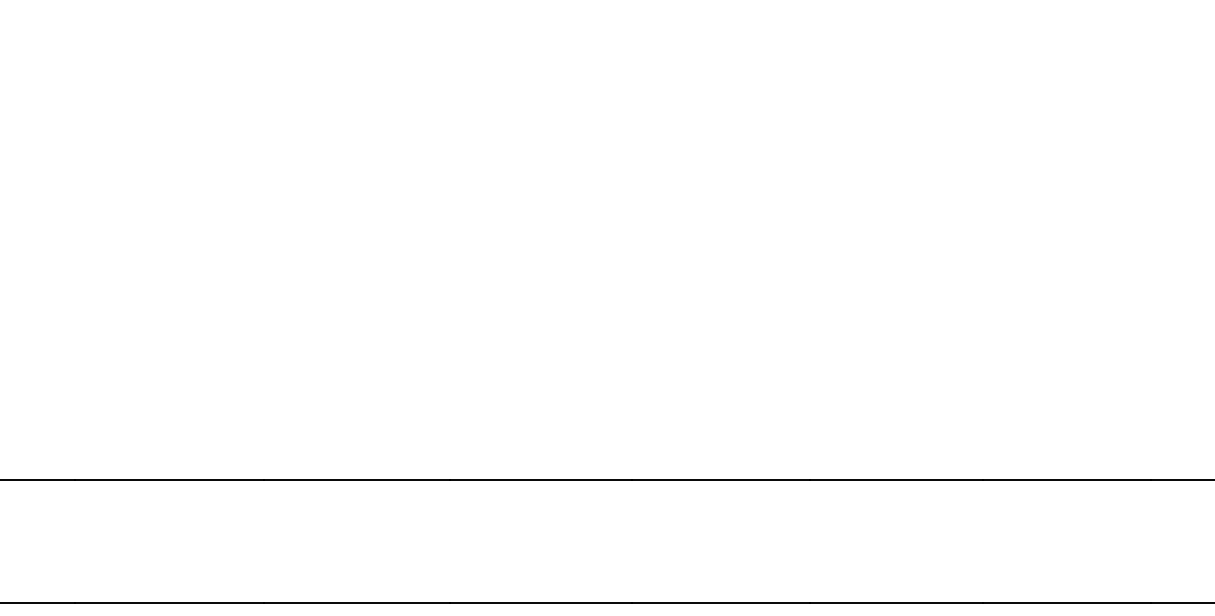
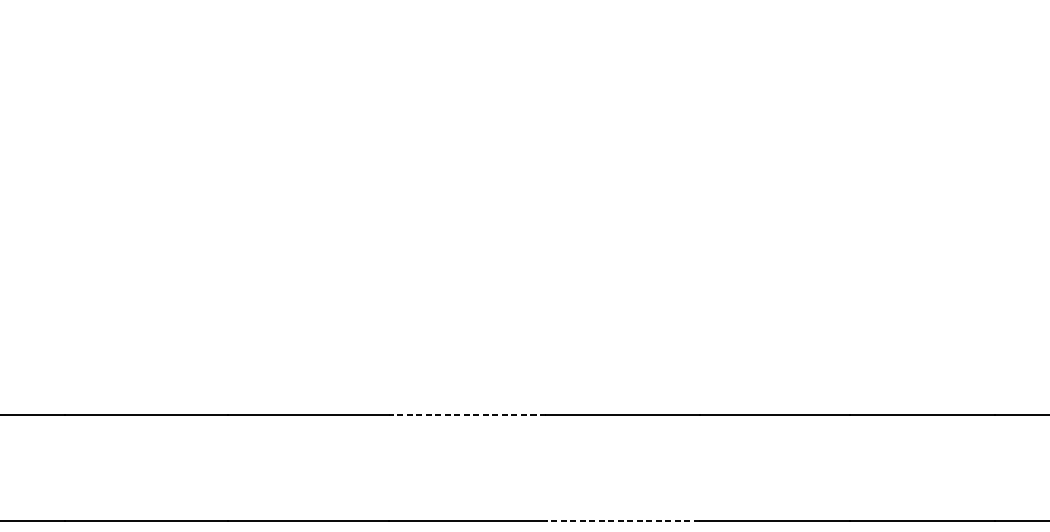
line: (540, 479) -> (467, 414), solid -> dashed
line: (720, 602) -> (622, 520), solid -> dashed

